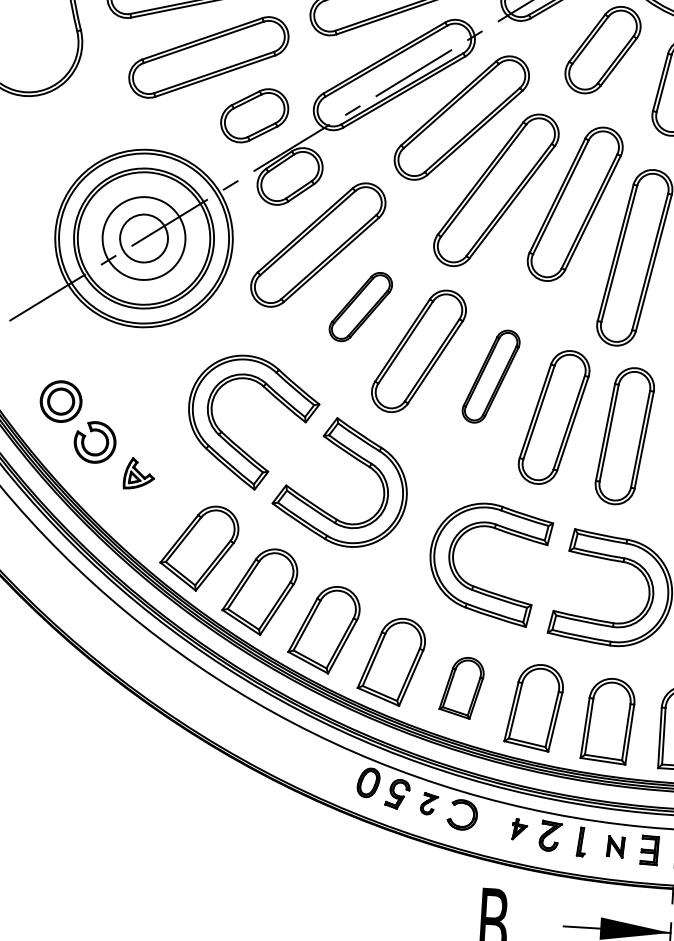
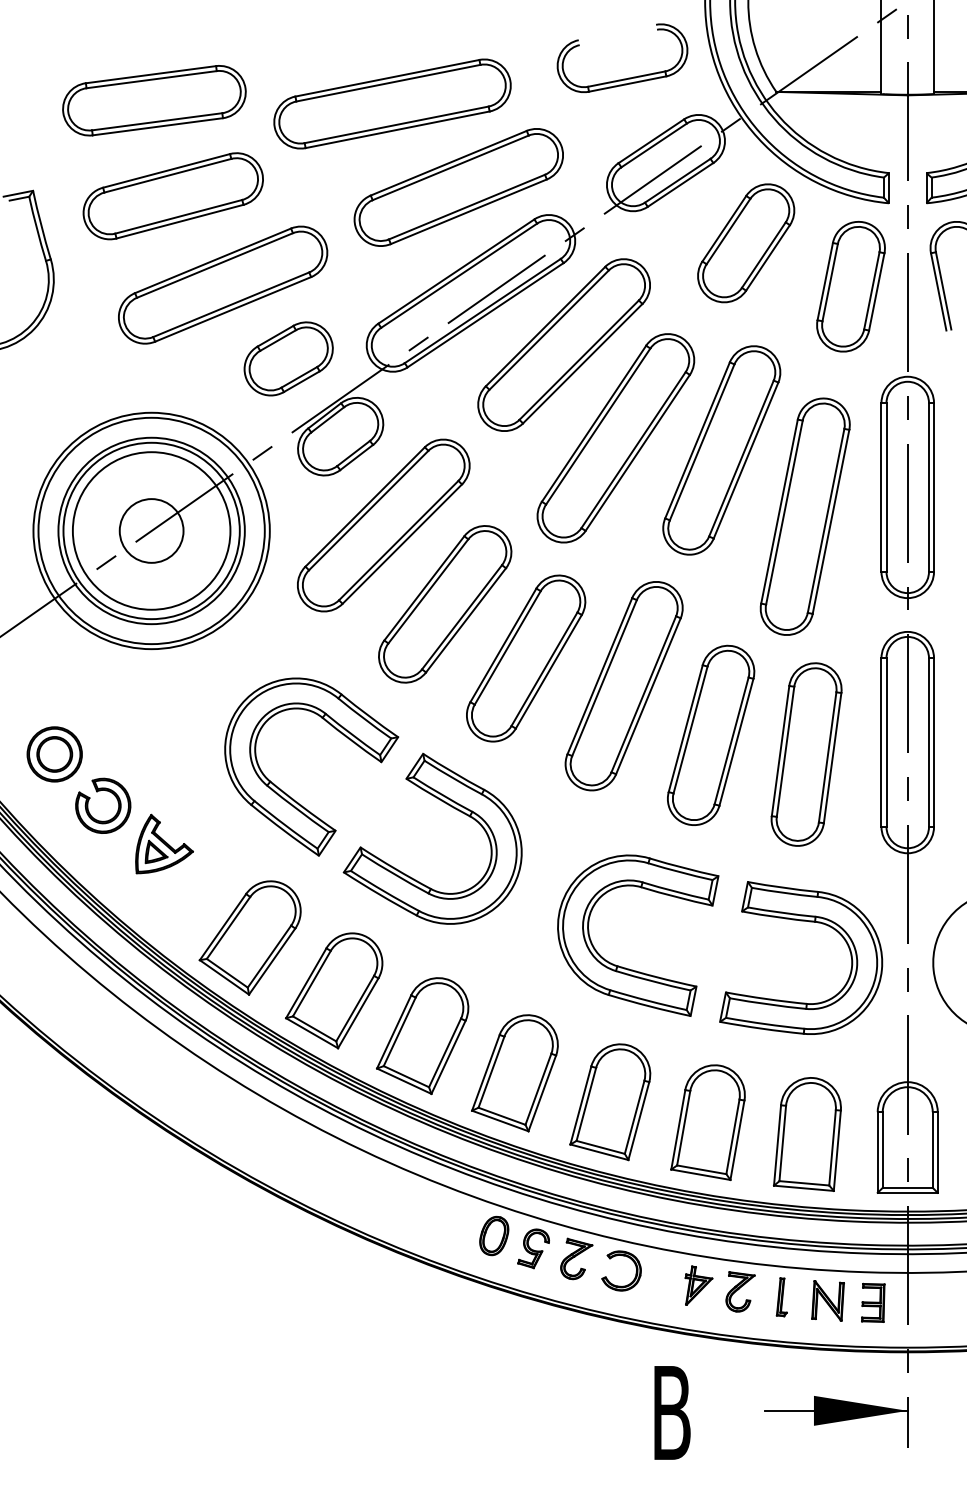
circle: (143, 238) -> (151, 530), size x1.43
part: (361, 307) -> (445, 604), size x1.67
part: (490, 376) -> (623, 686), size x1.67
part: (139, 473) -> (164, 843), size x1.43
part: (461, 688) -> (610, 1102), size x1.43
part: (429, 803) -> (576, 1258), size x1.43
part: (519, 829) -> (698, 1285), size x1.43
part: (615, 846) -> (827, 1300), size x1.43

